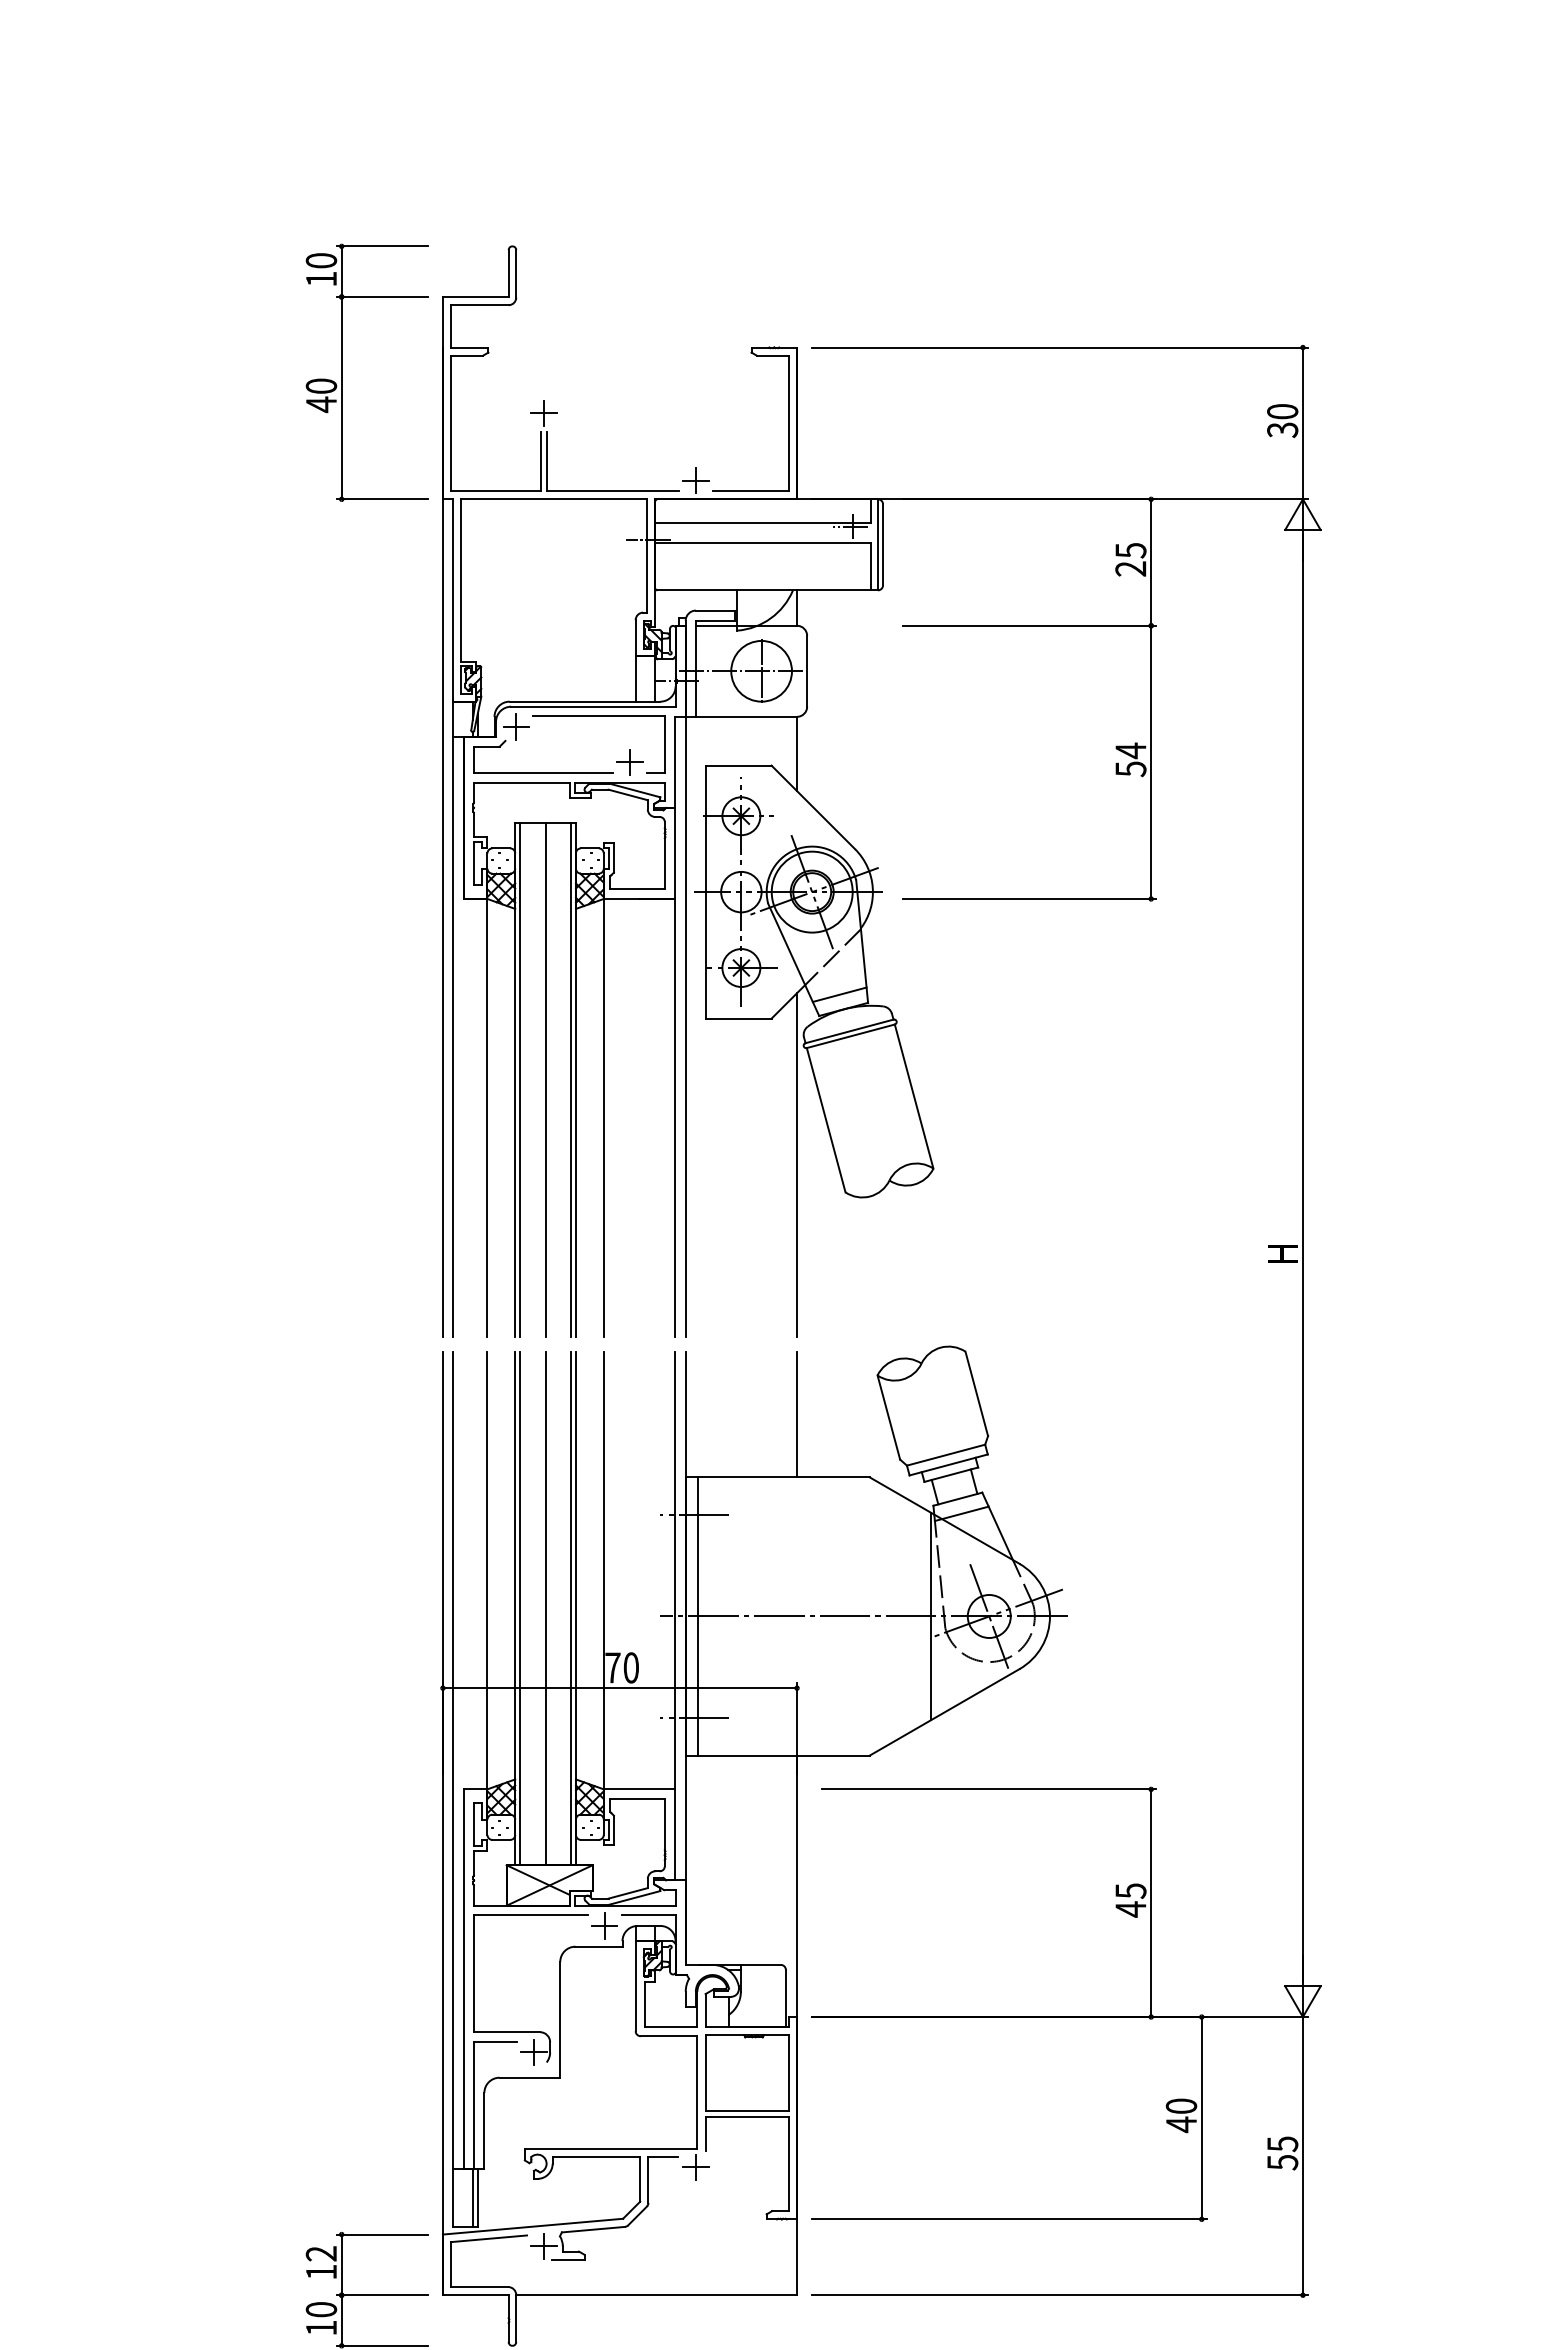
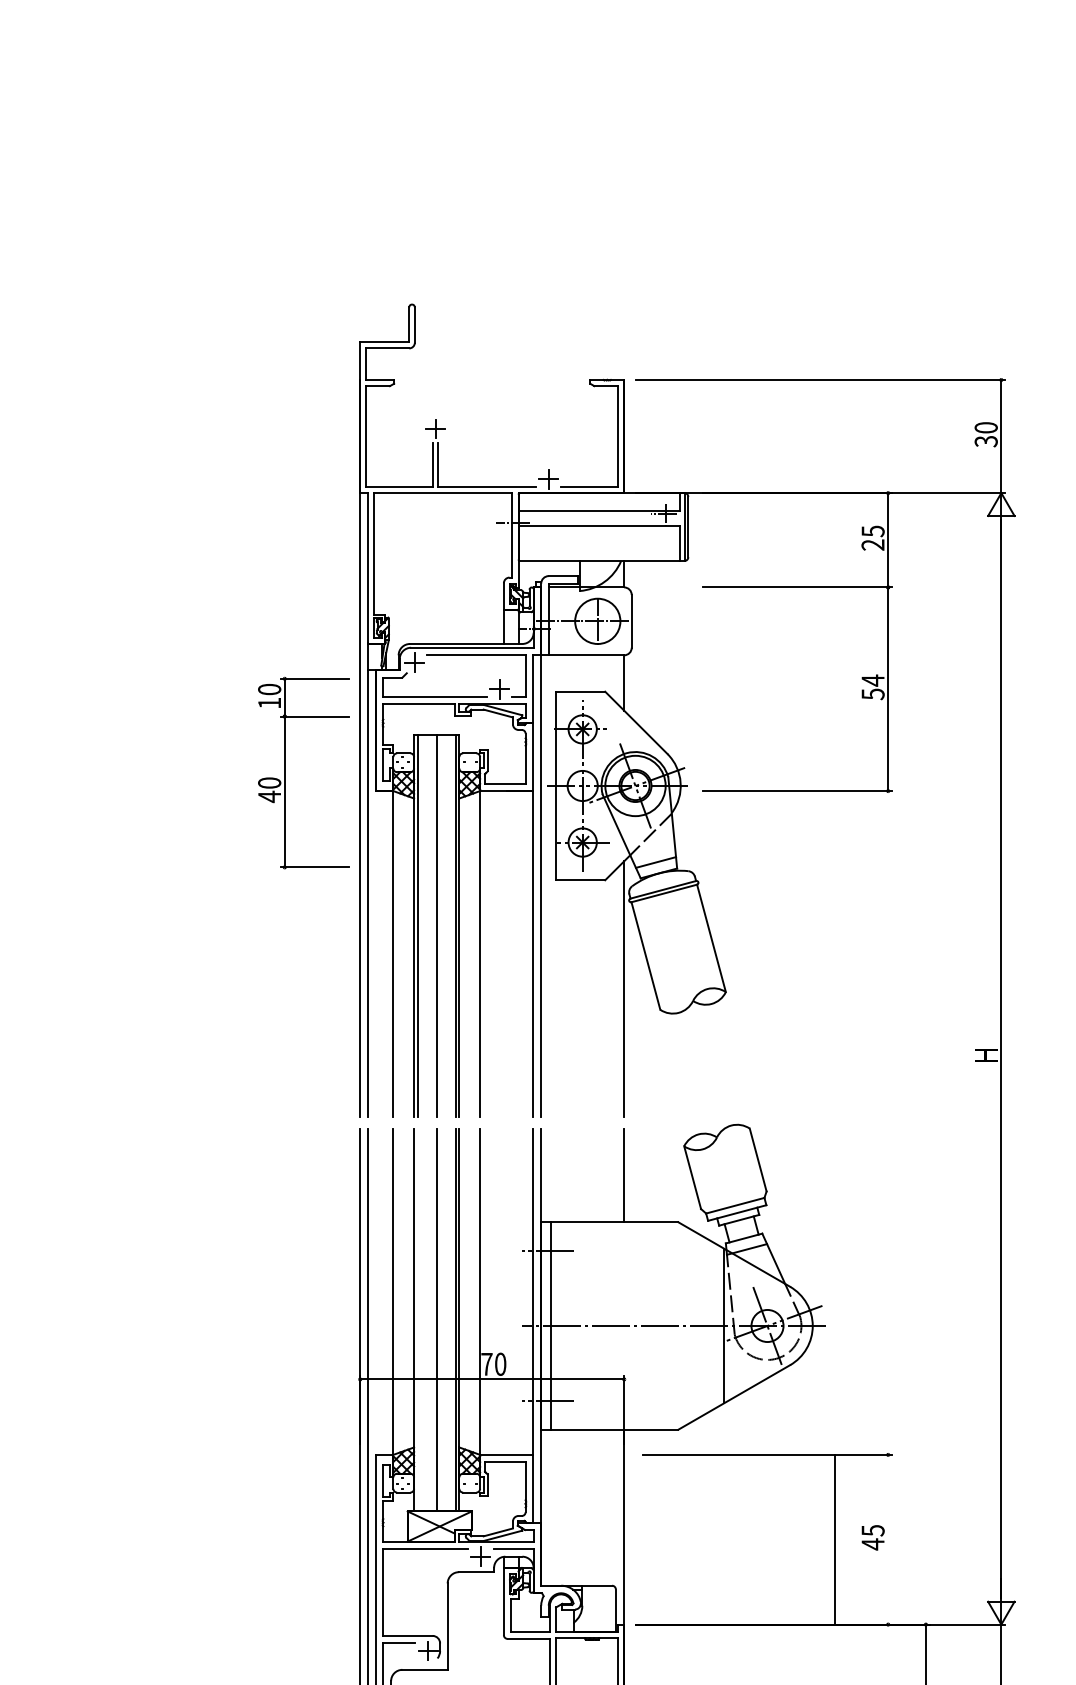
part: (342, 372) -> (285, 772), moved
line: (520, 1608) -> (418, 1320), removed
line: (1151, 1903) -> (834, 1539), moved

